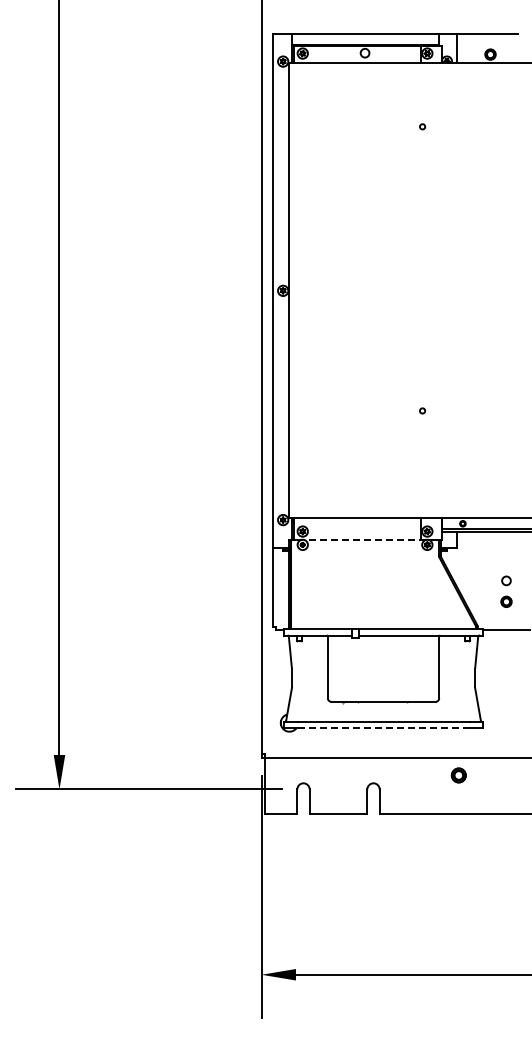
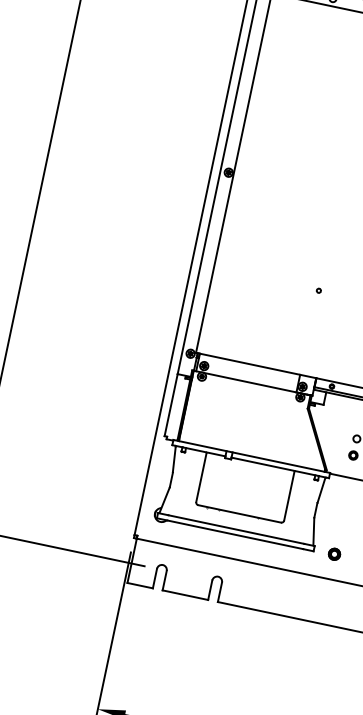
line: (364, 539) -> (251, 382), dashed -> solid
line: (383, 728) -> (235, 535), dashed -> solid
part: (458, 775) -> (334, 554), moved

